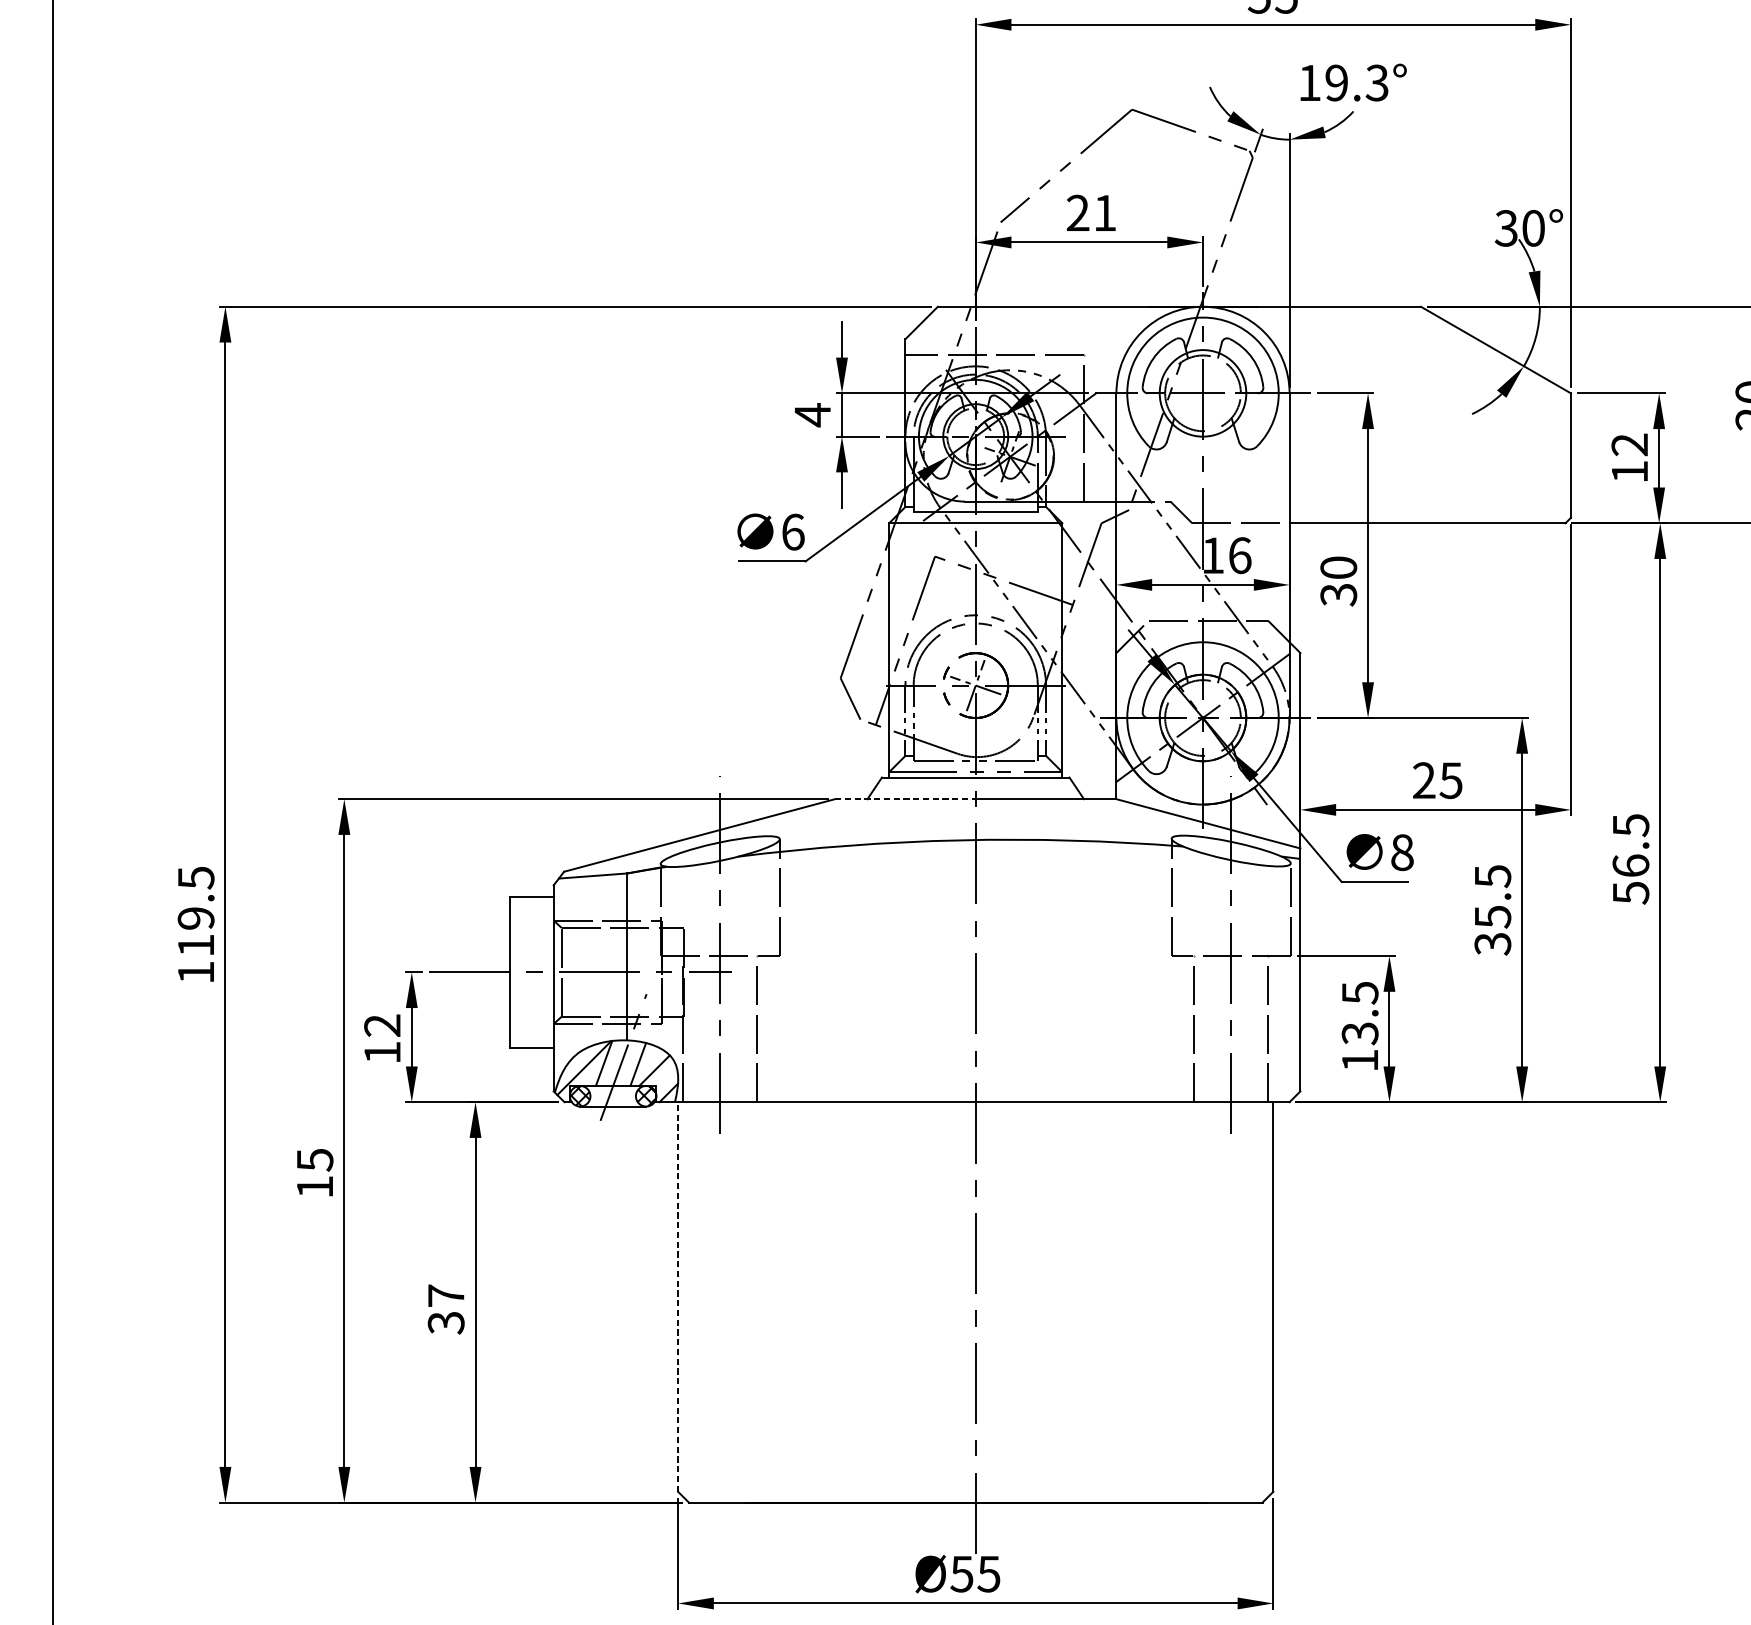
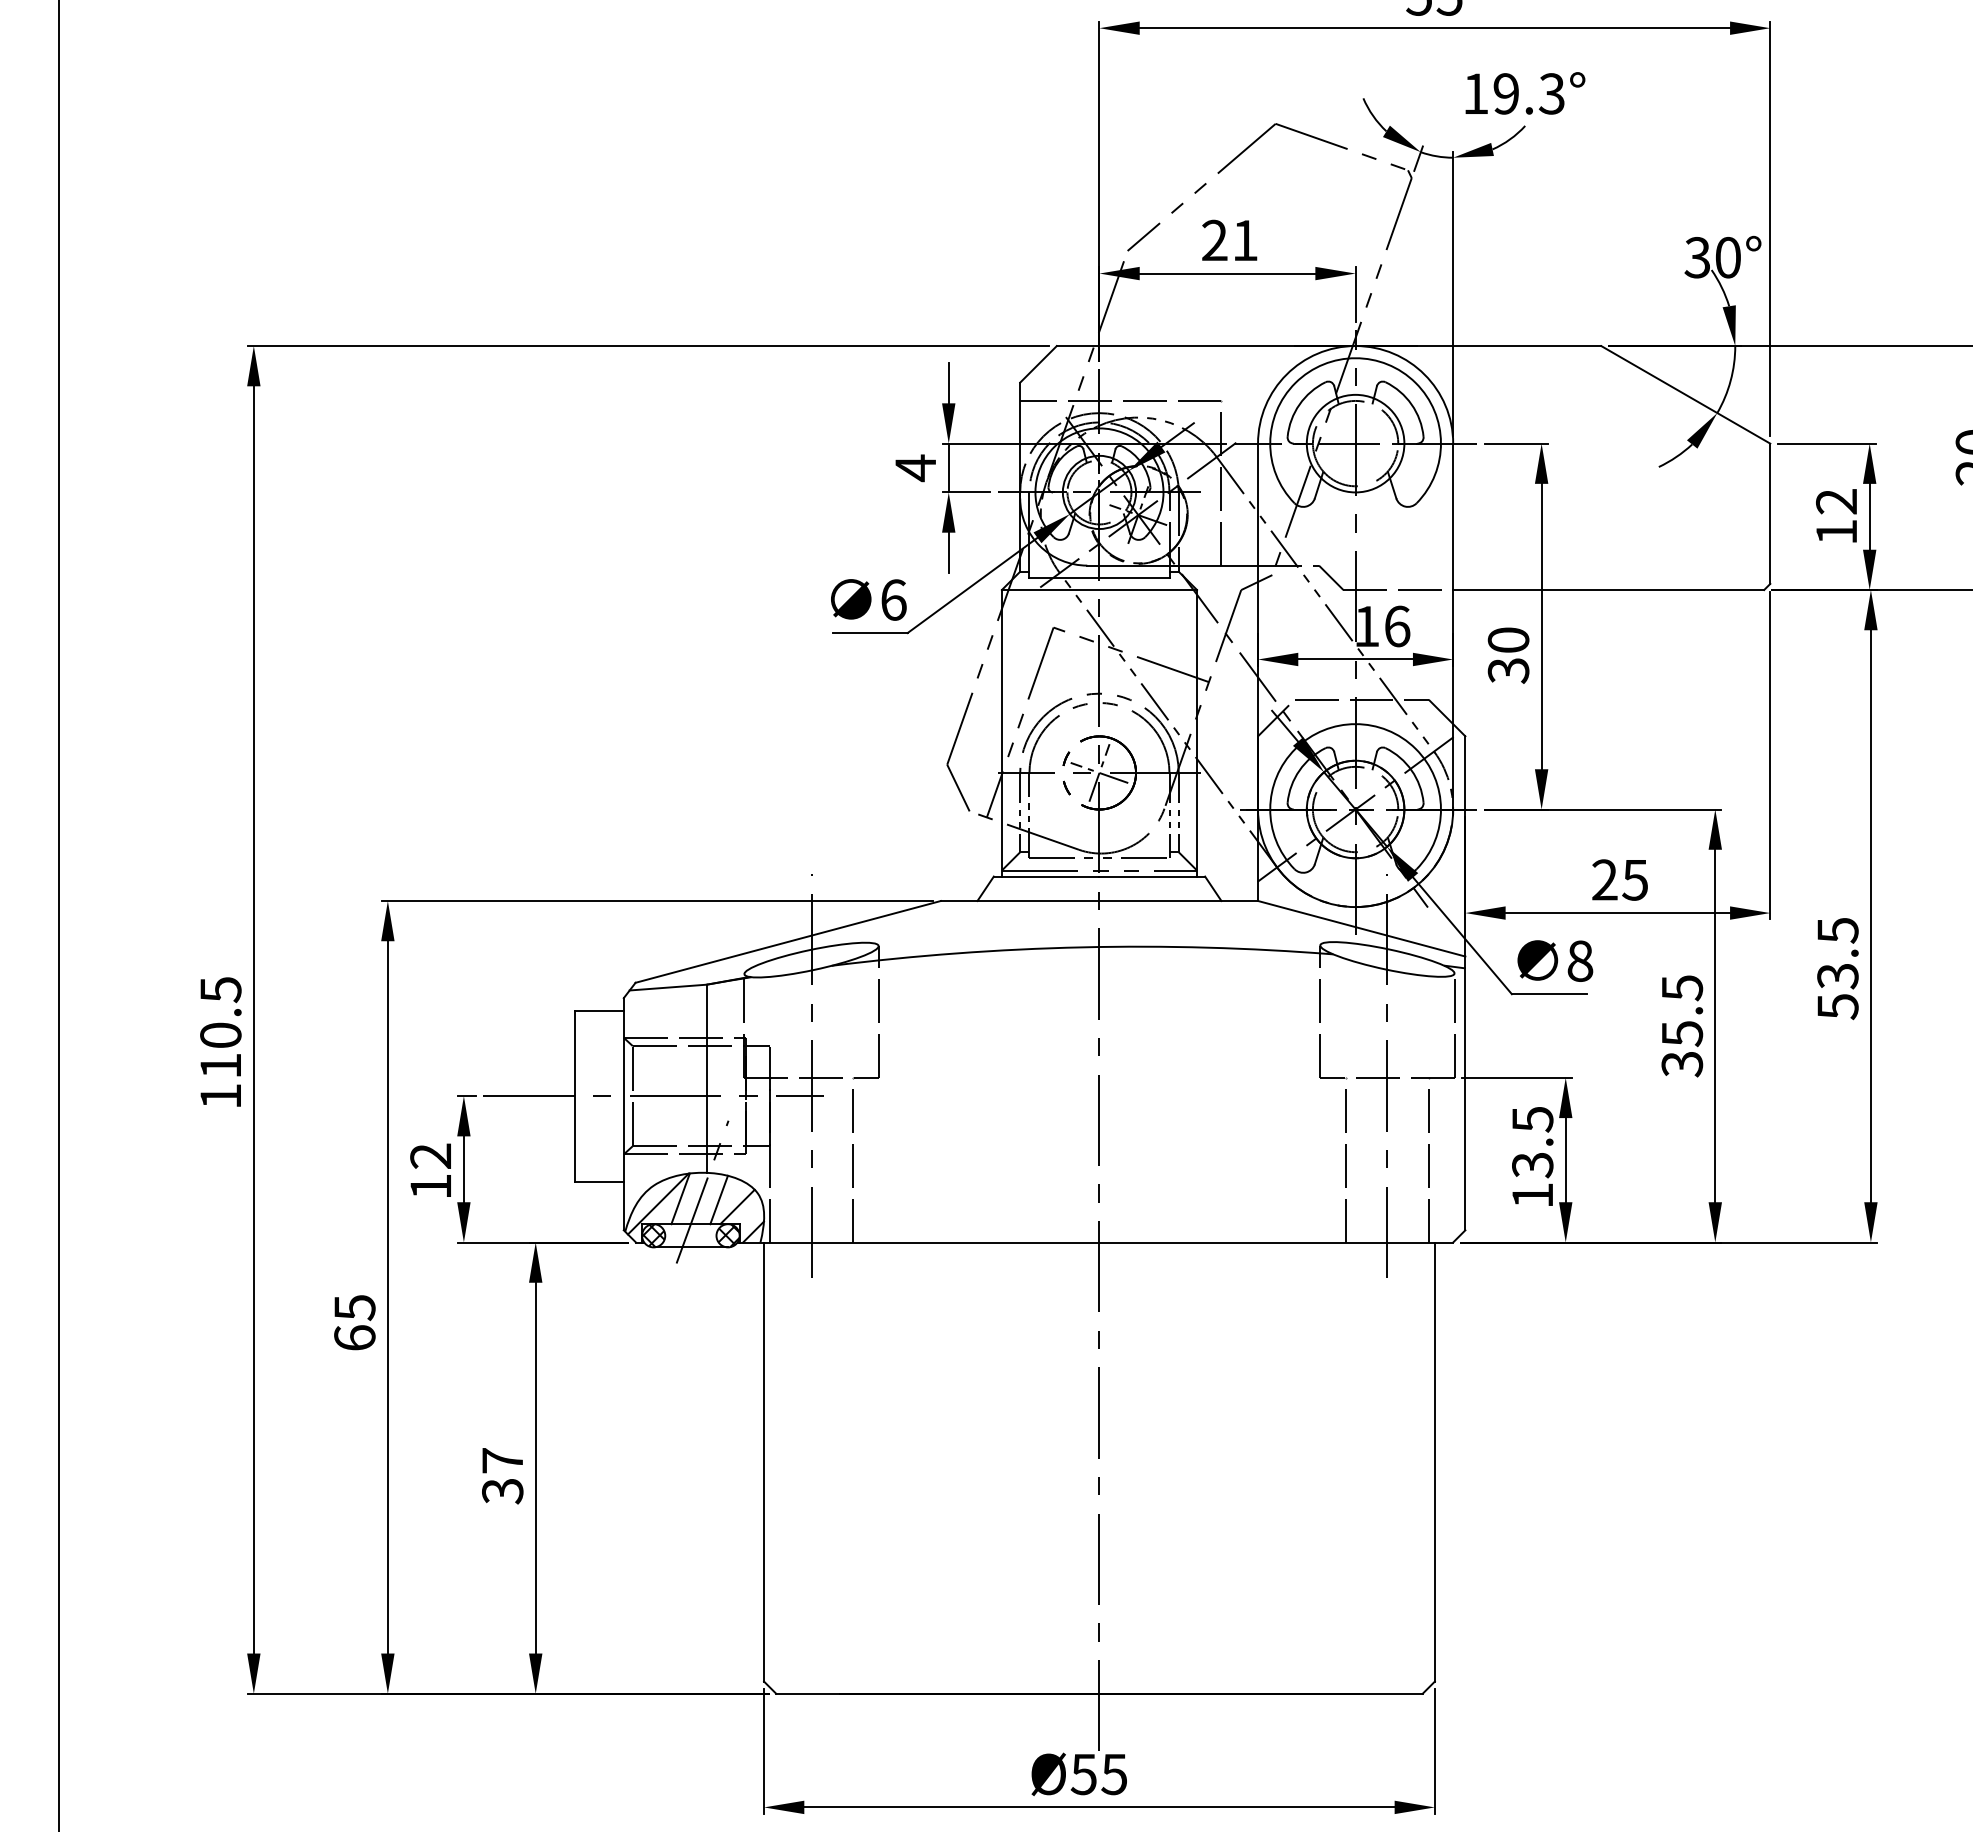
line: (905, 798) -> (1020, 900), dashed -> solid
text: (1630, 866) -> (1837, 976), 56.5 -> 53.5
text: (195, 918) -> (220, 1035), 119.5 -> 110.5
text: (314, 1186) -> (354, 1337), 15 -> 65
line: (678, 1297) -> (764, 1462), dashed -> solid

